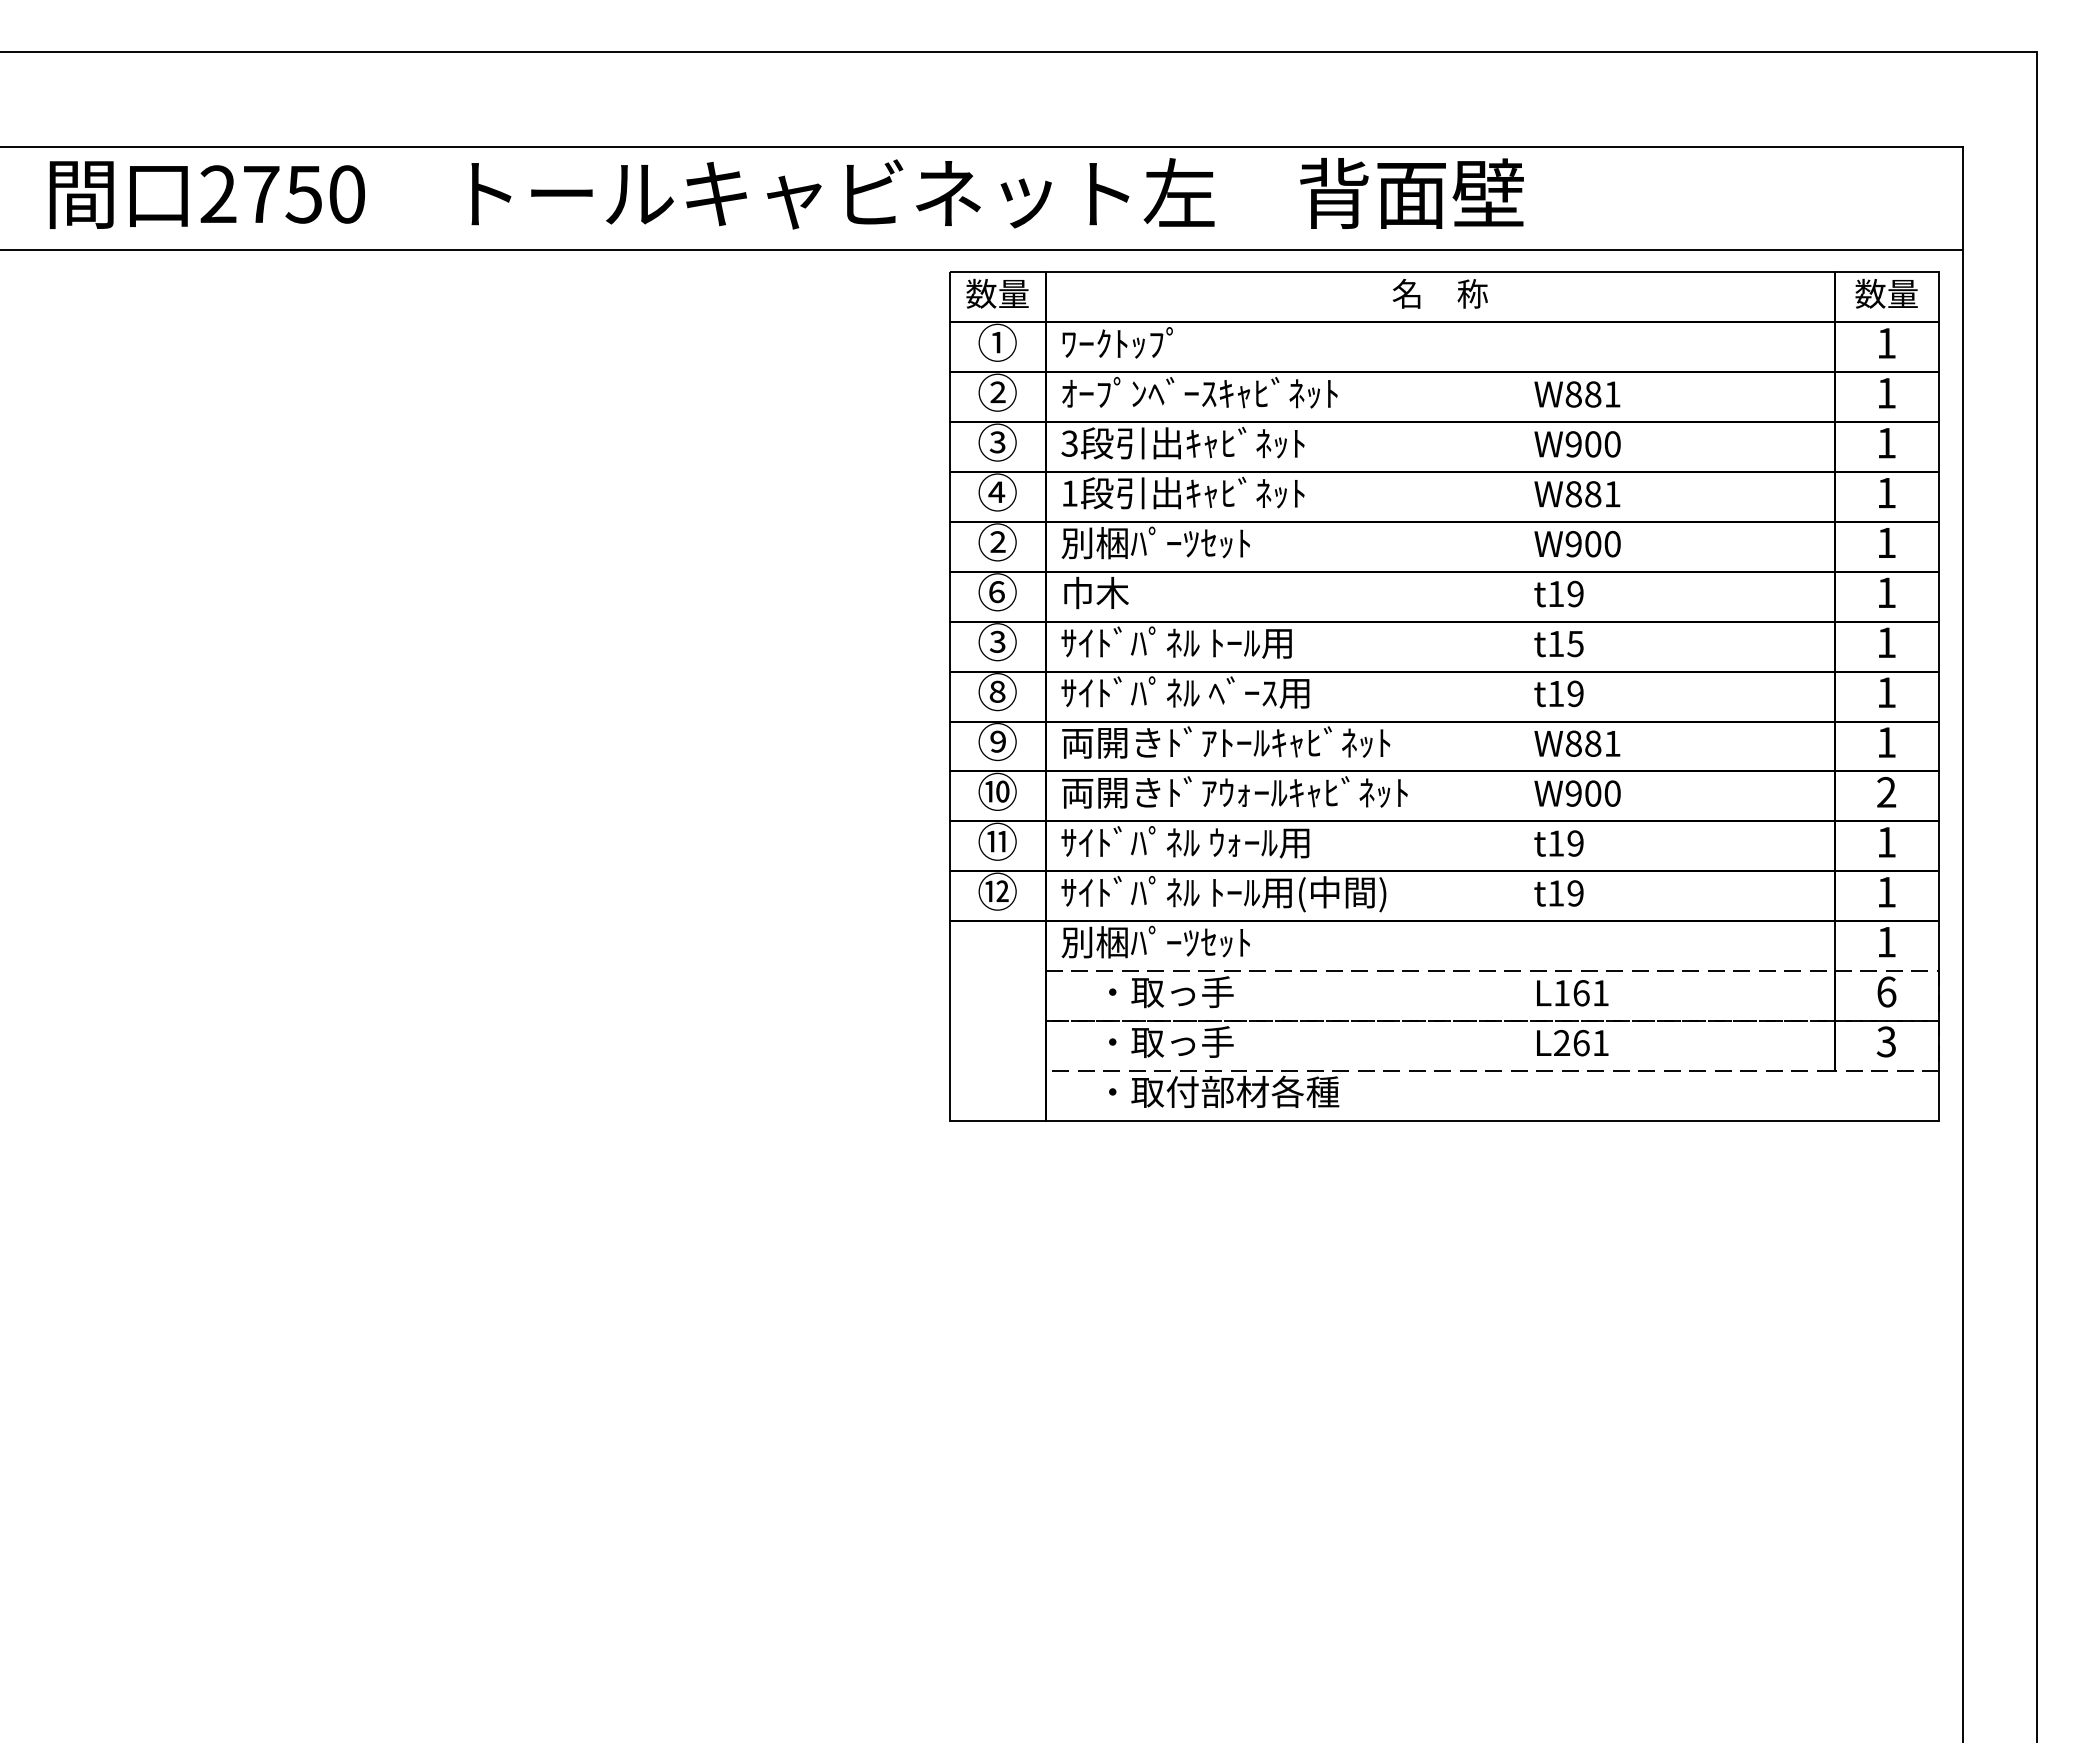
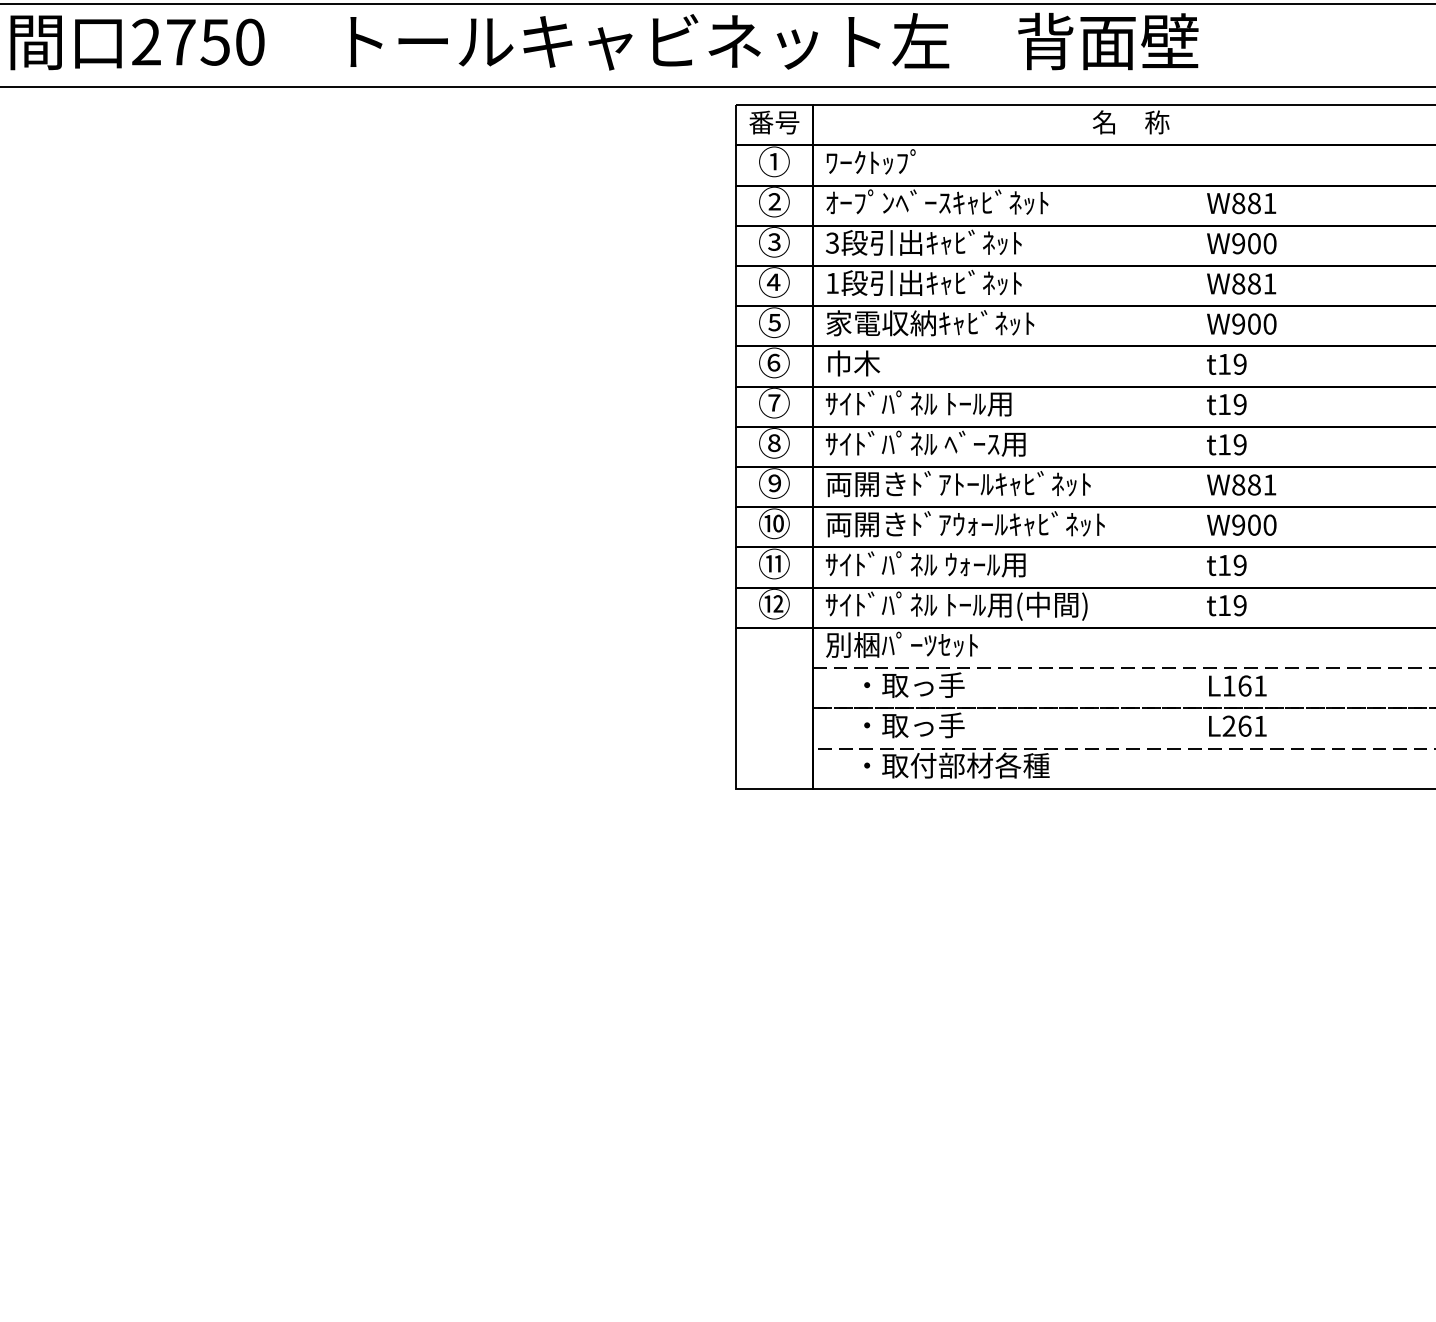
text: (997, 293) -> (774, 122), 数量 -> 番号
text: (997, 542) -> (774, 322), ② -> ⑤
text: (1190, 542) -> (929, 322), 別梱ﾊﾟｰﾂｾｯﾄ -> 家電収納ｷｬﾋﾞﾈｯﾄ
text: (997, 641) -> (774, 402), ③ -> ⑦
text: (1575, 643) -> (1240, 404), t15 -> t19

